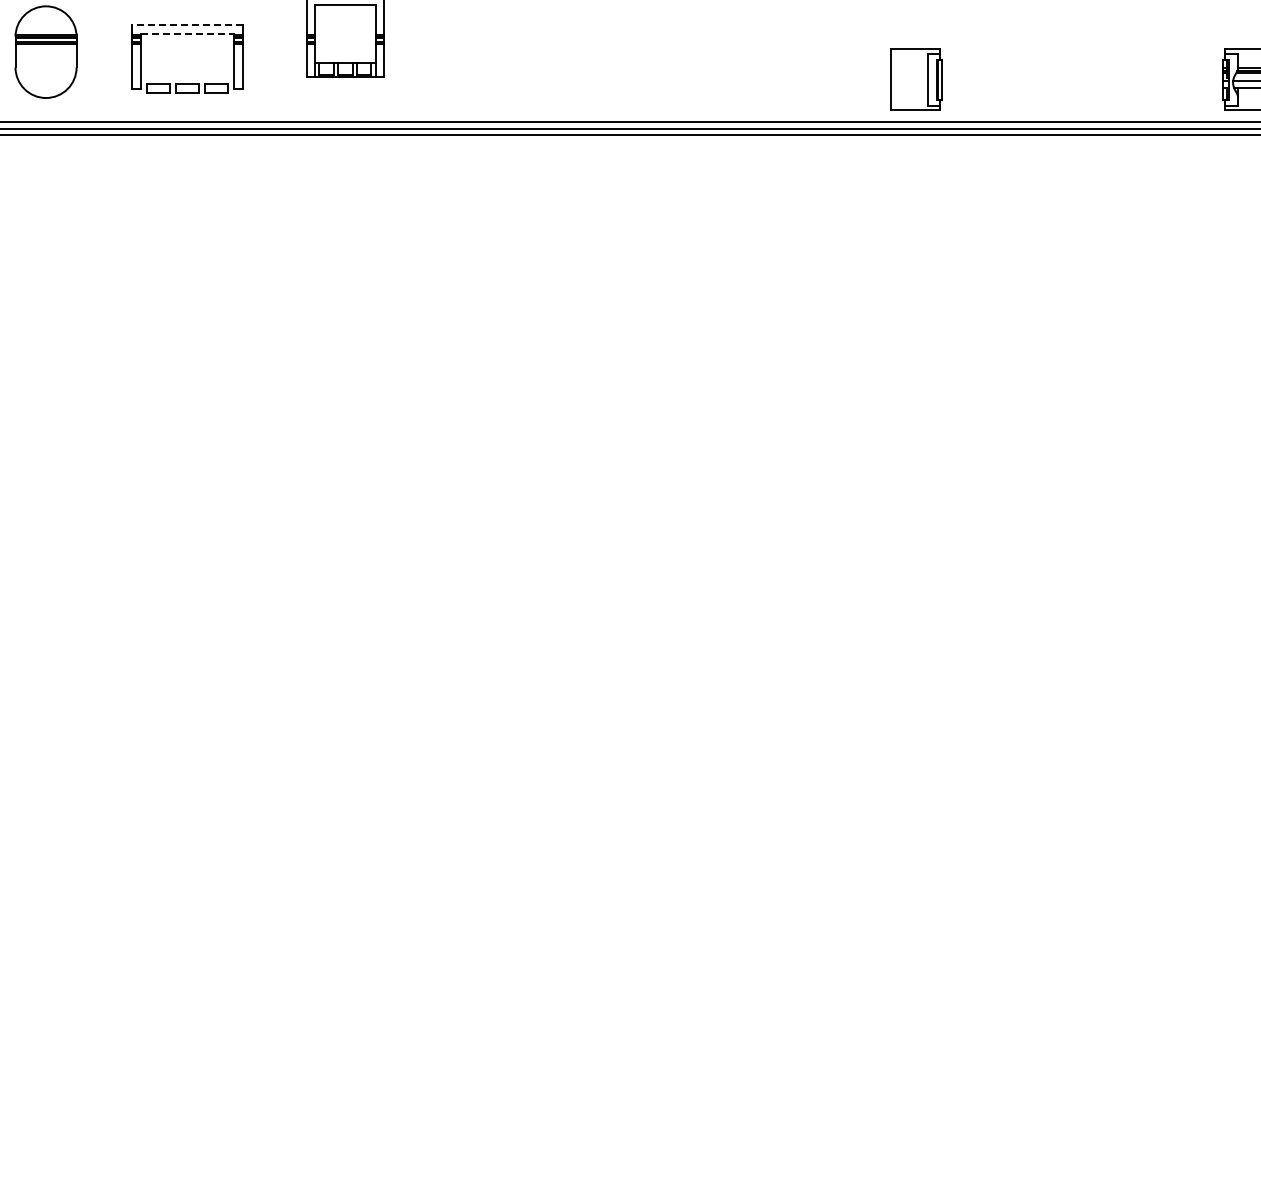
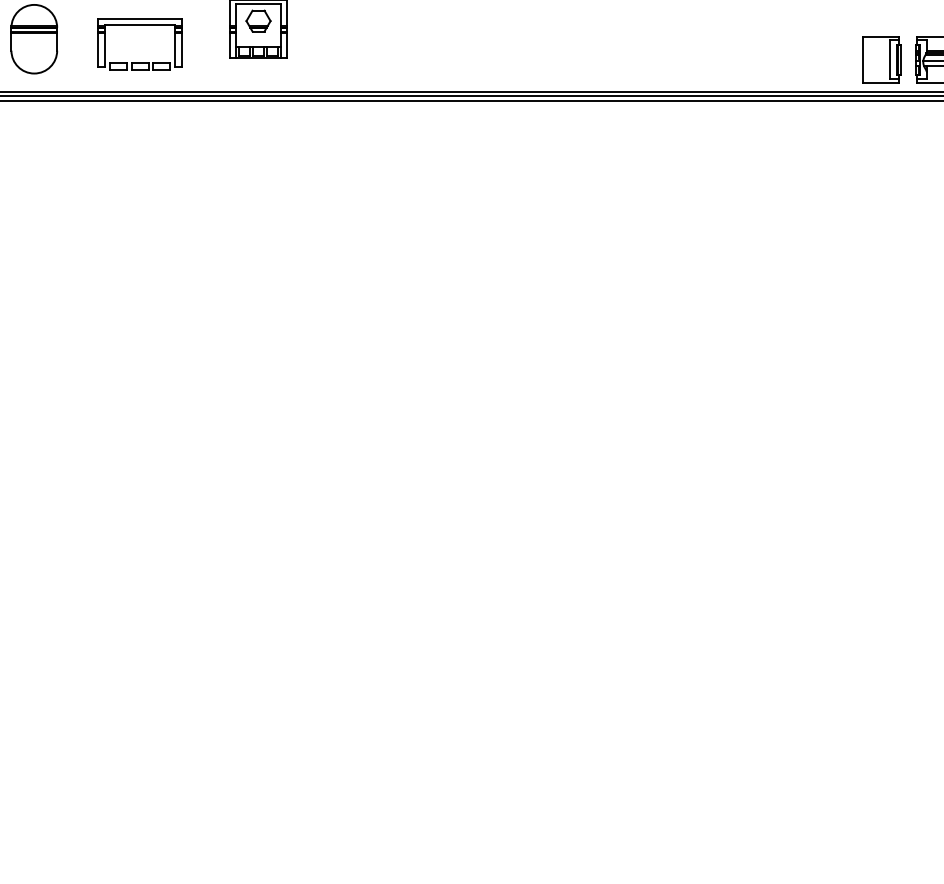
line: (187, 24) -> (140, 18), dashed -> solid
part: (345, 27) -> (258, 20), added
line: (187, 33) -> (140, 25), dashed -> solid
part: (916, 79) -> (881, 59), moved

